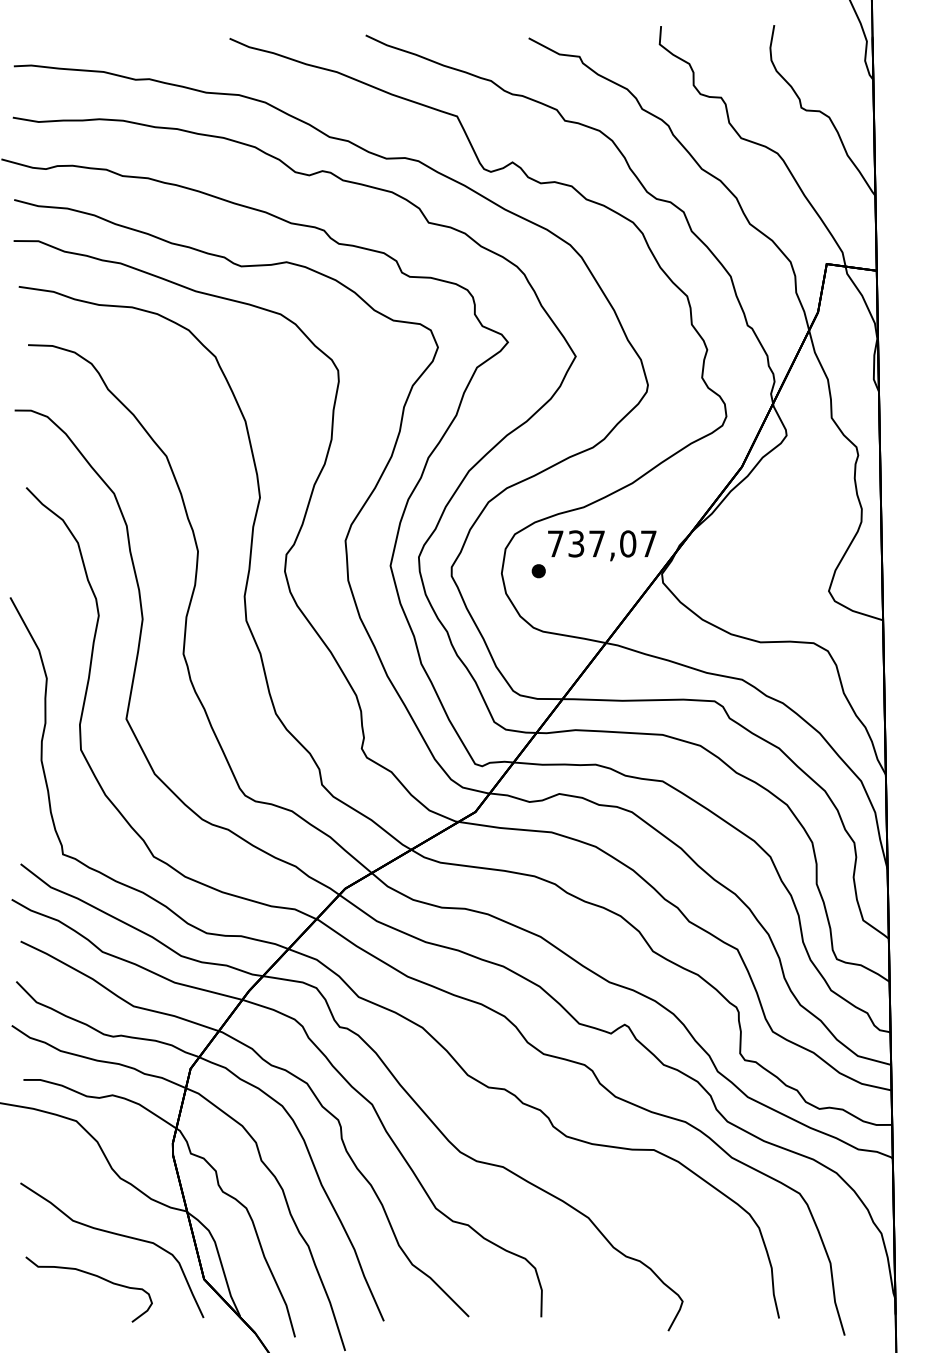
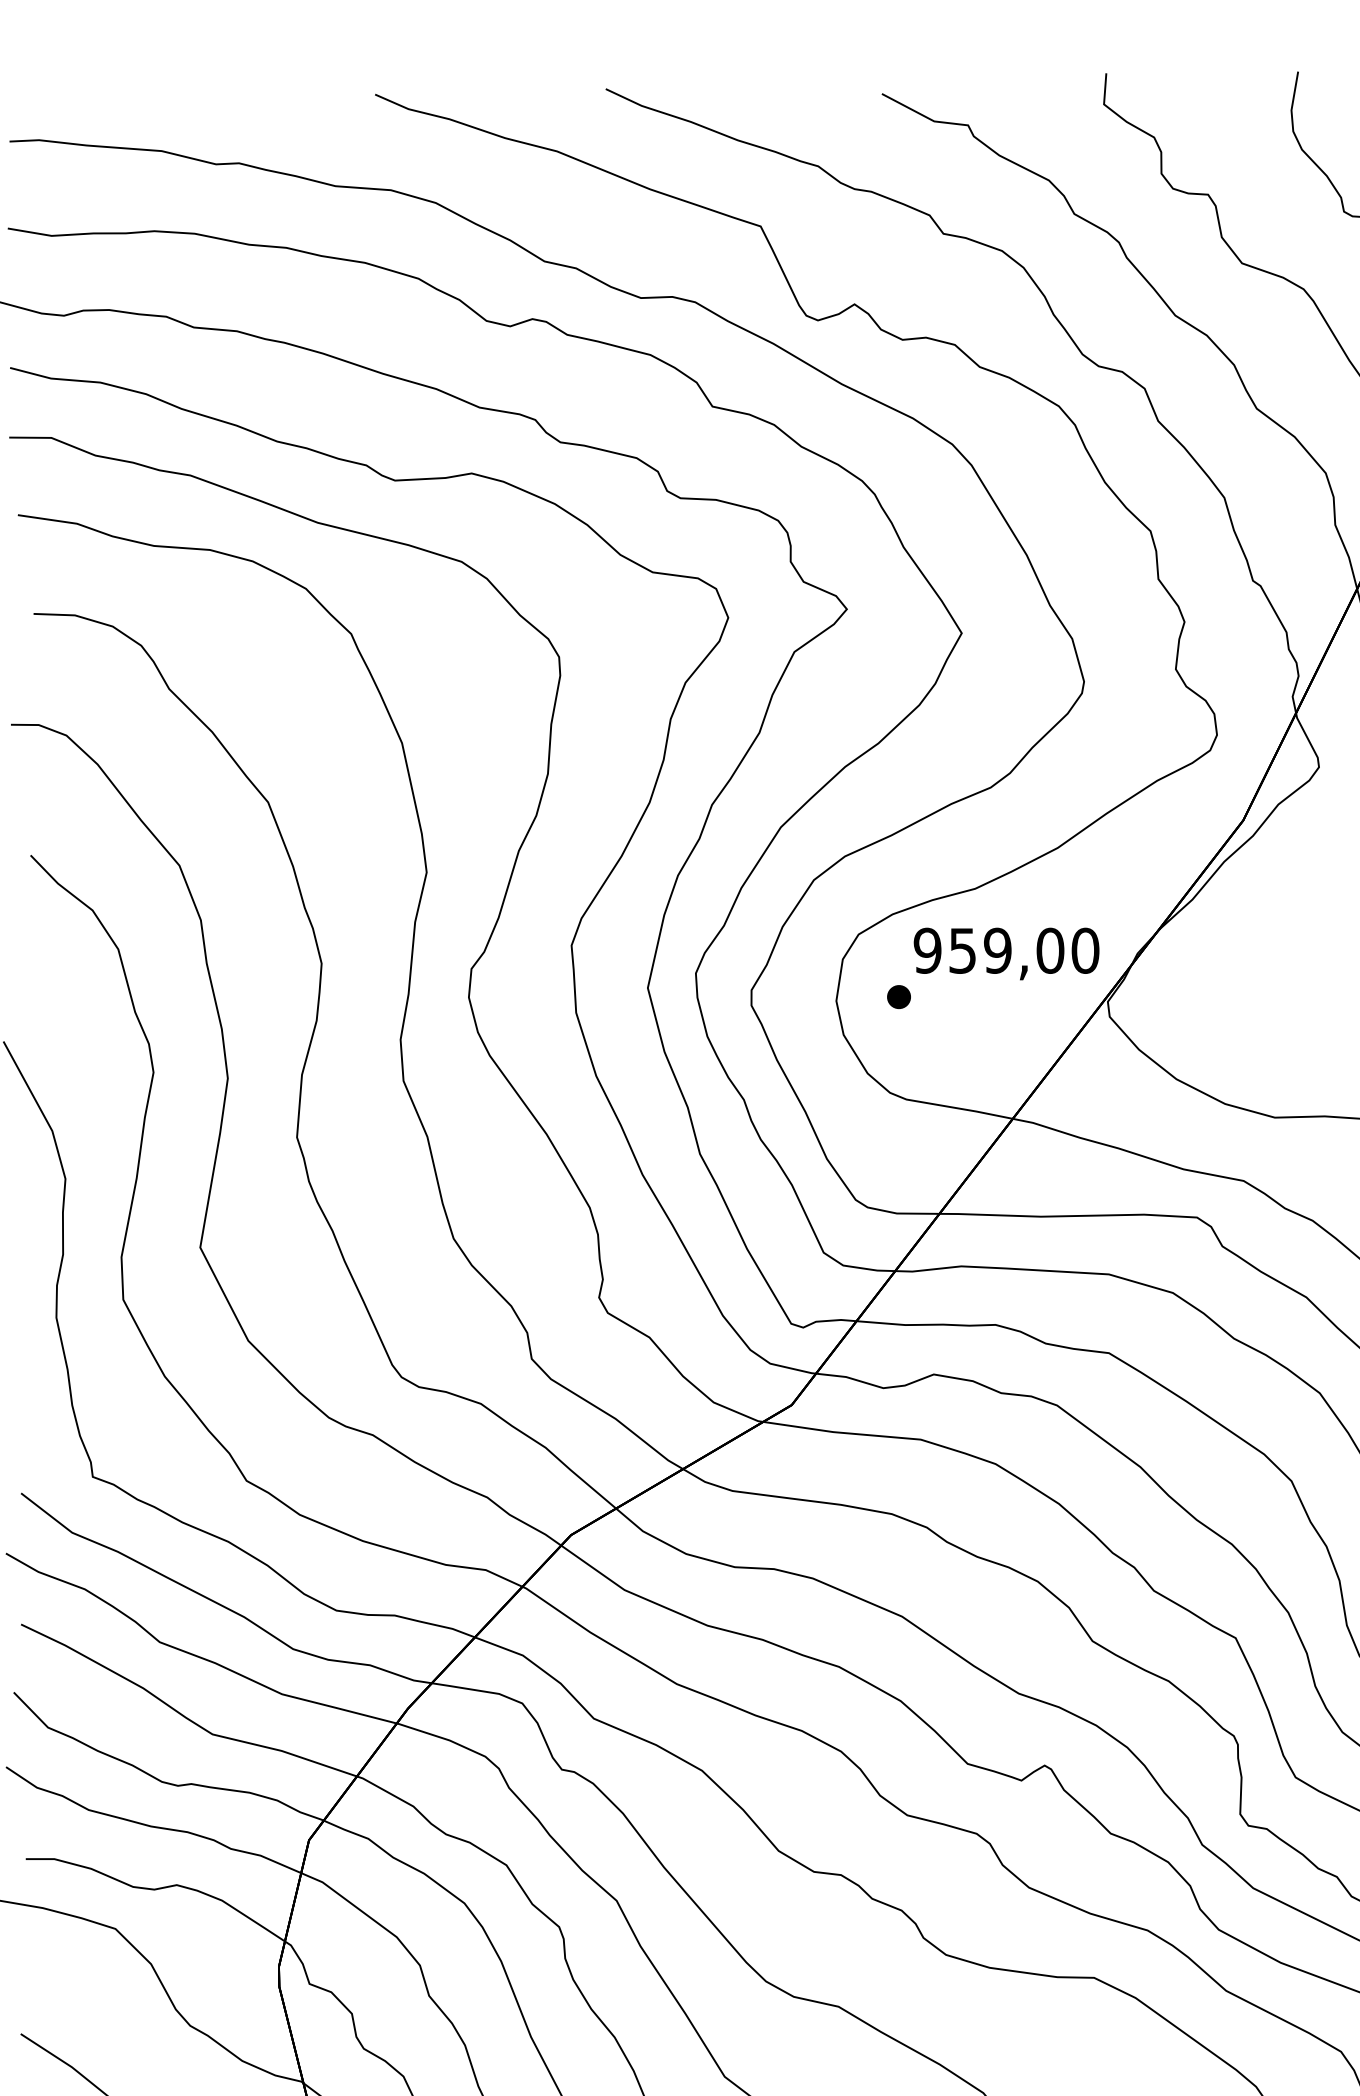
text: (601, 543) -> (1005, 950), 737,07 -> 959,00

